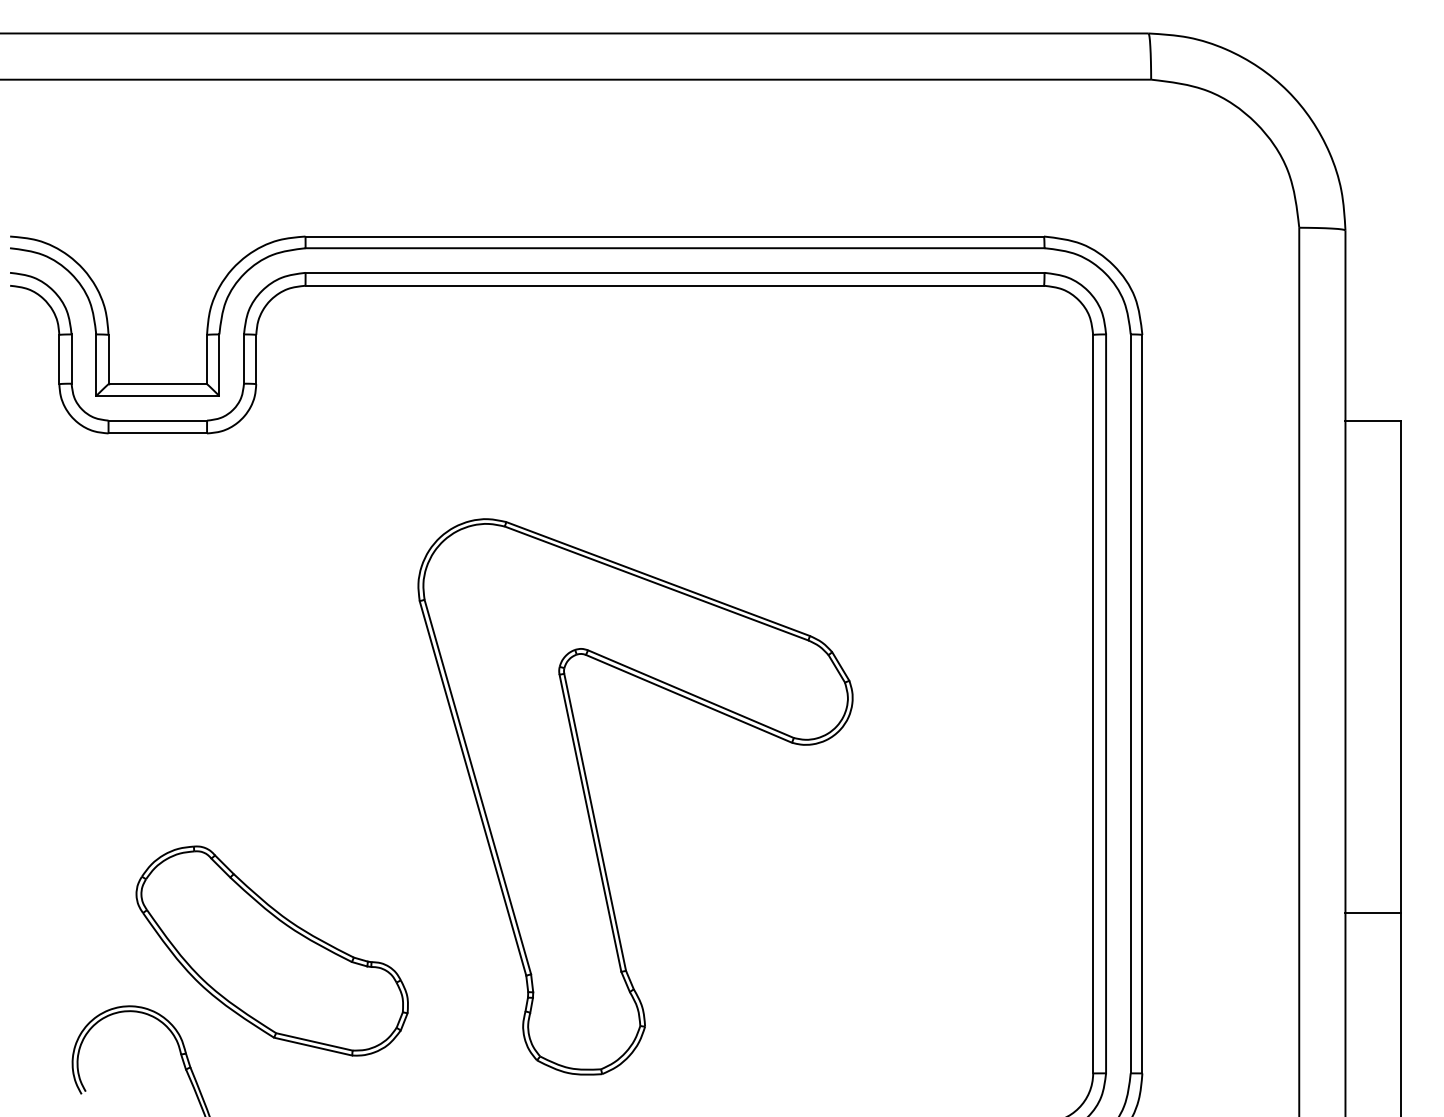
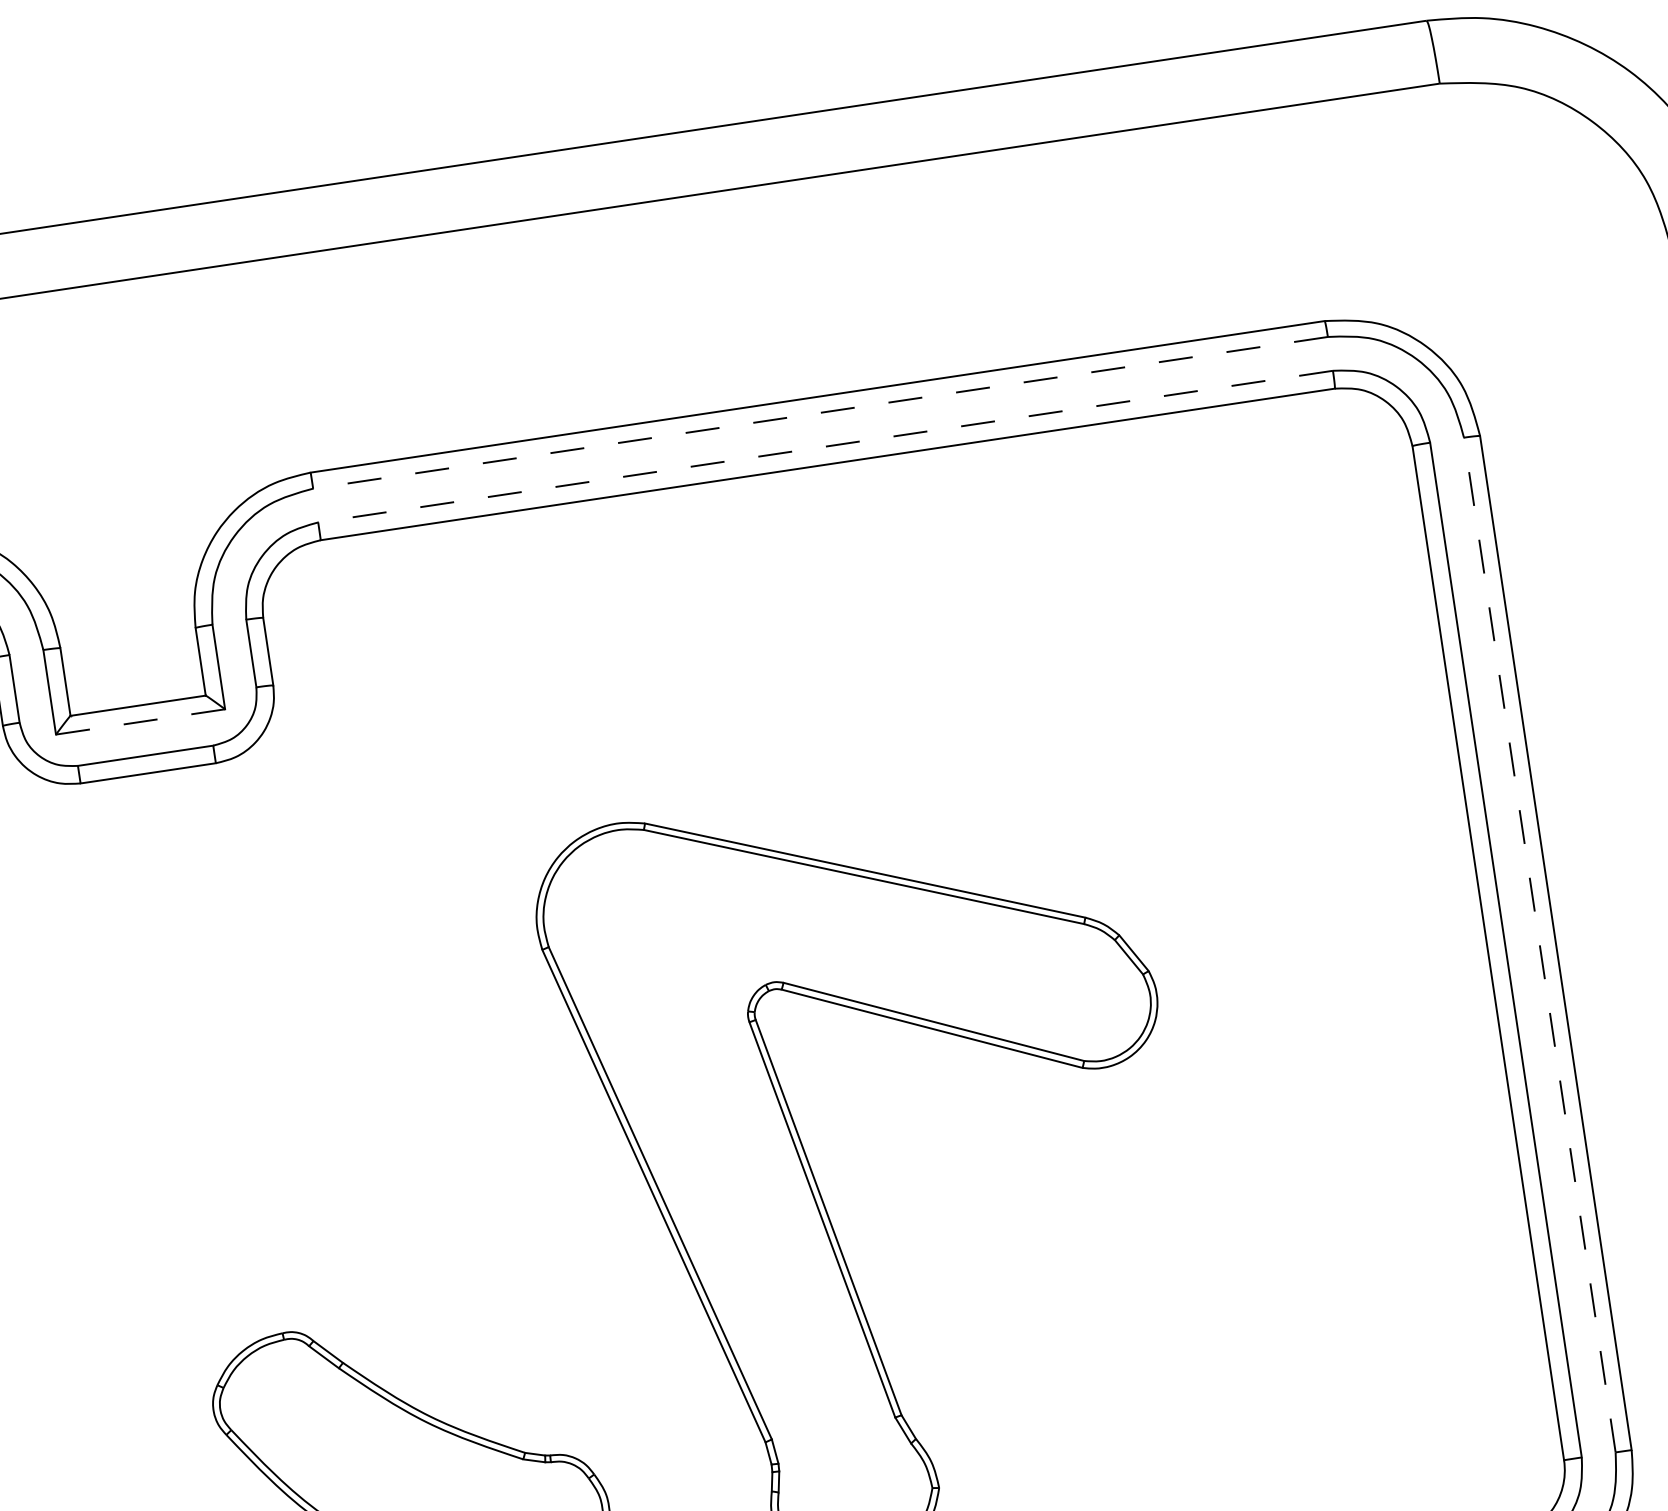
line: (674, 248) -> (819, 413), solid -> dashed
line: (674, 272) -> (824, 446), solid -> dashed
line: (157, 396) -> (140, 722), solid -> dashed
line: (1130, 703) -> (1539, 944), solid -> dashed

